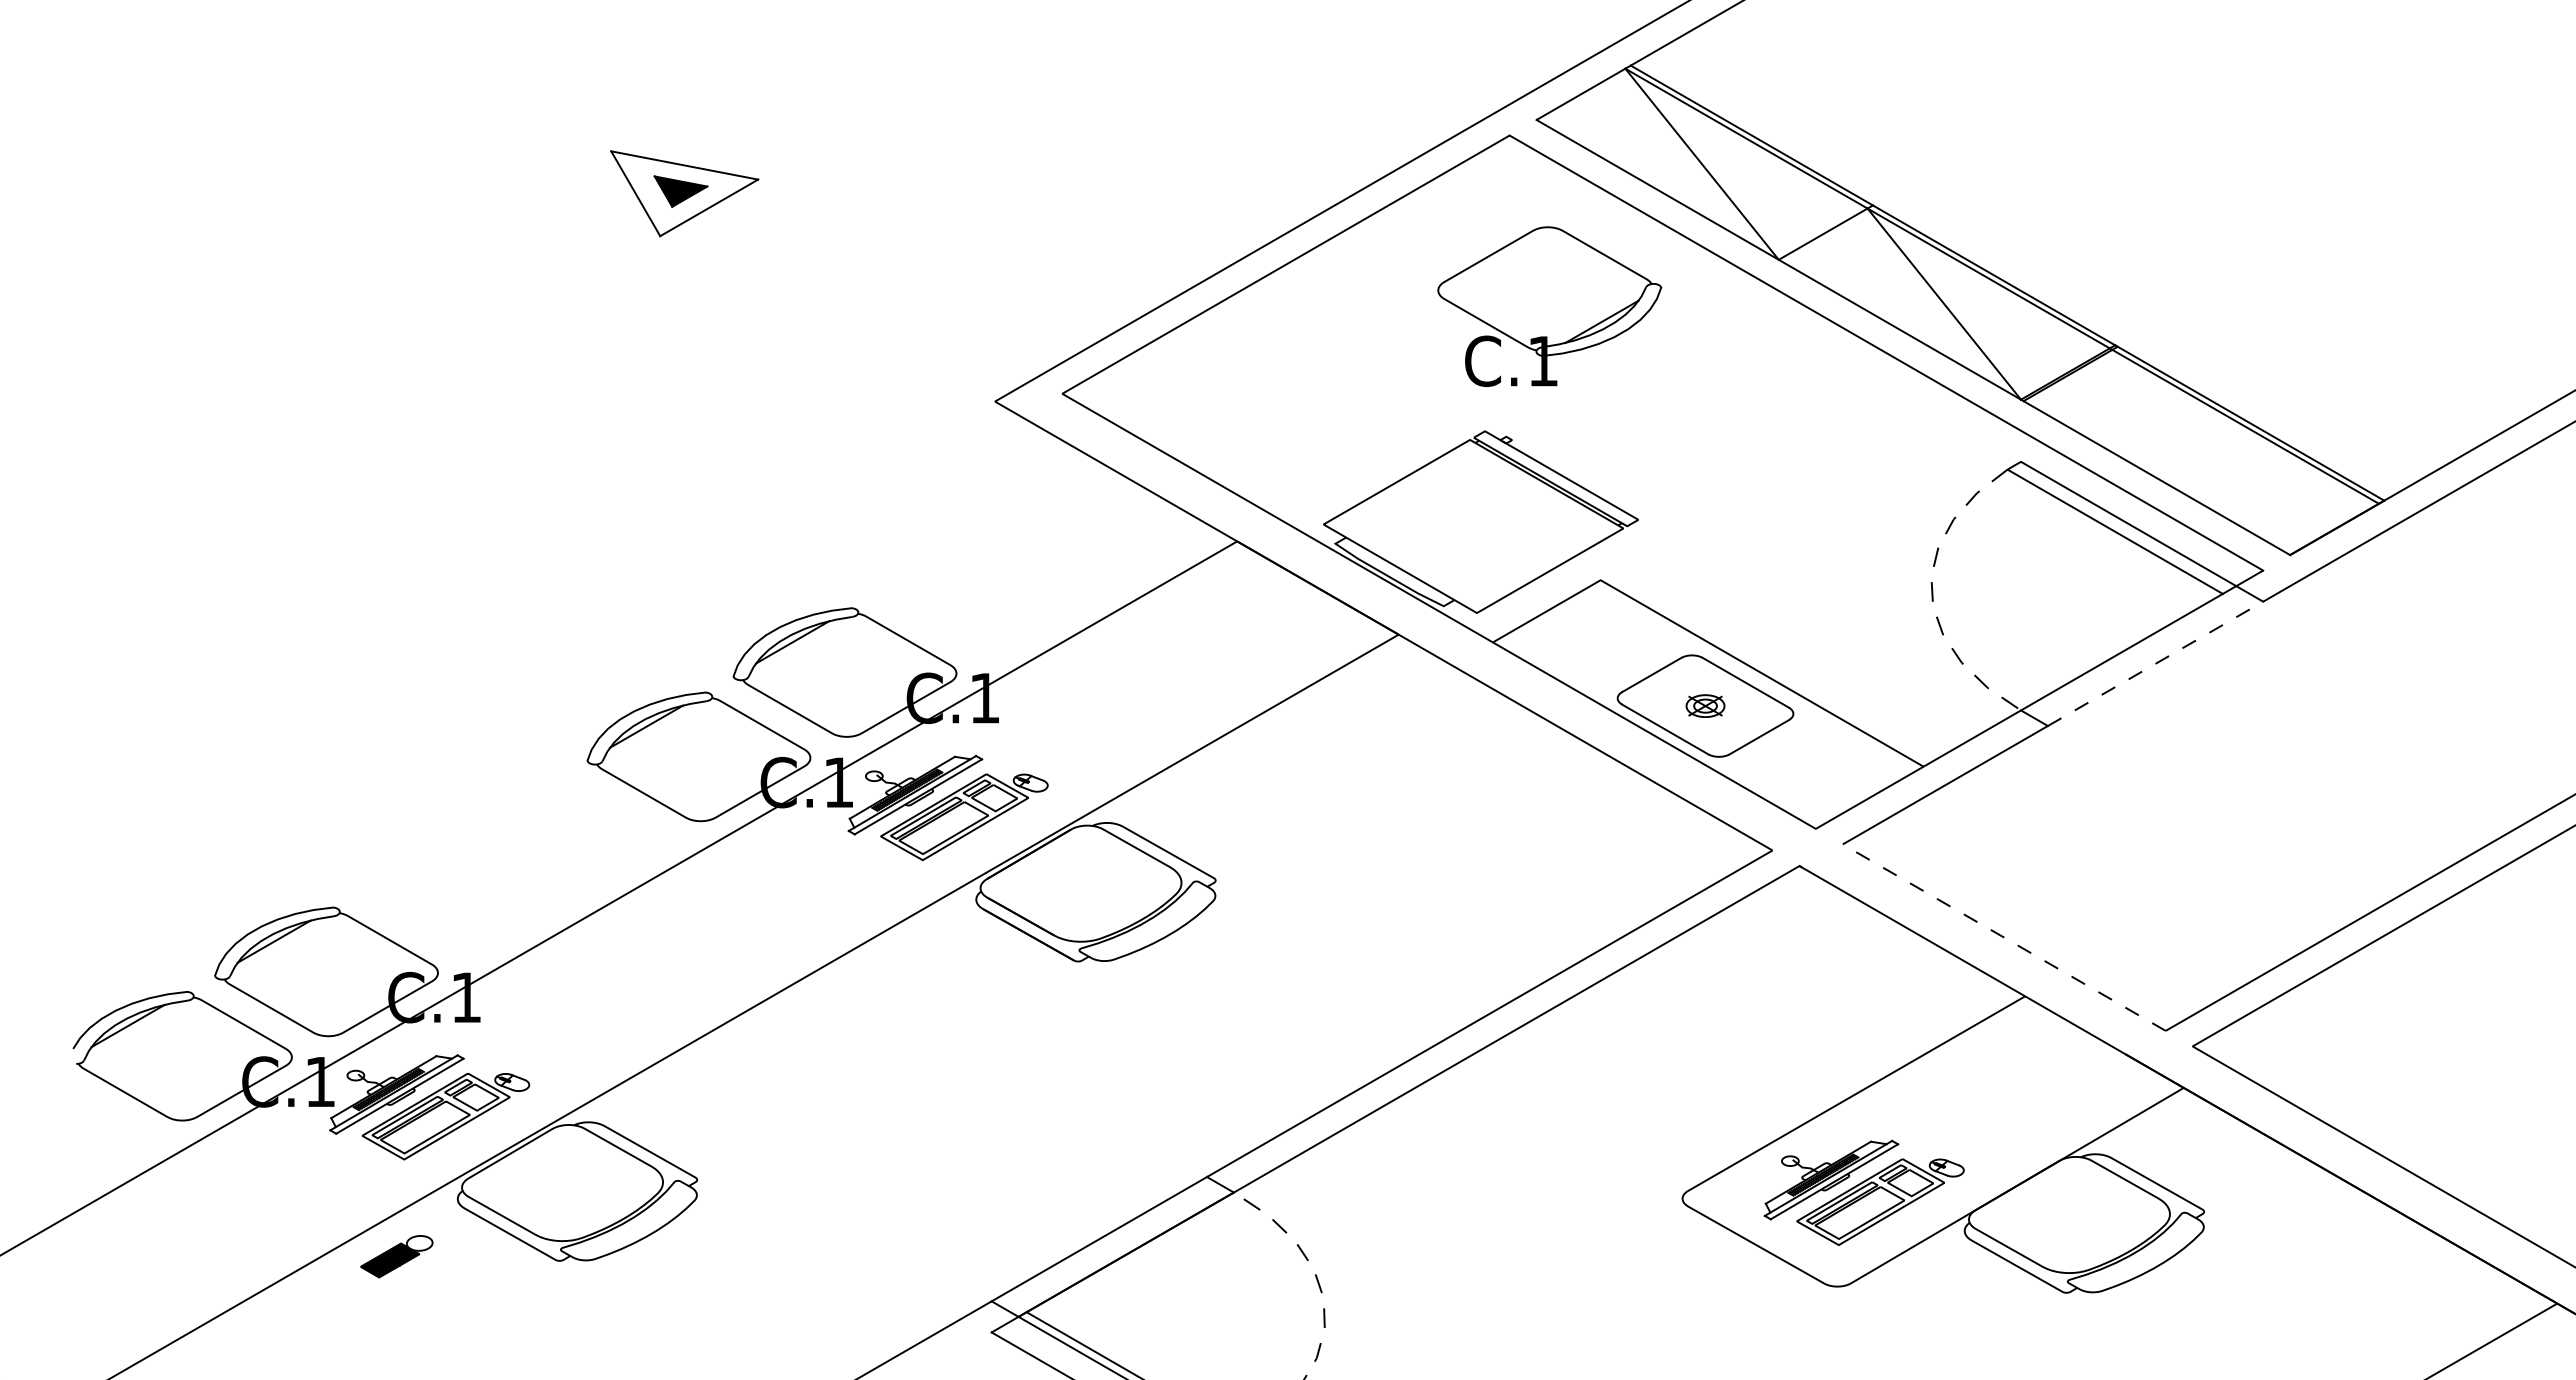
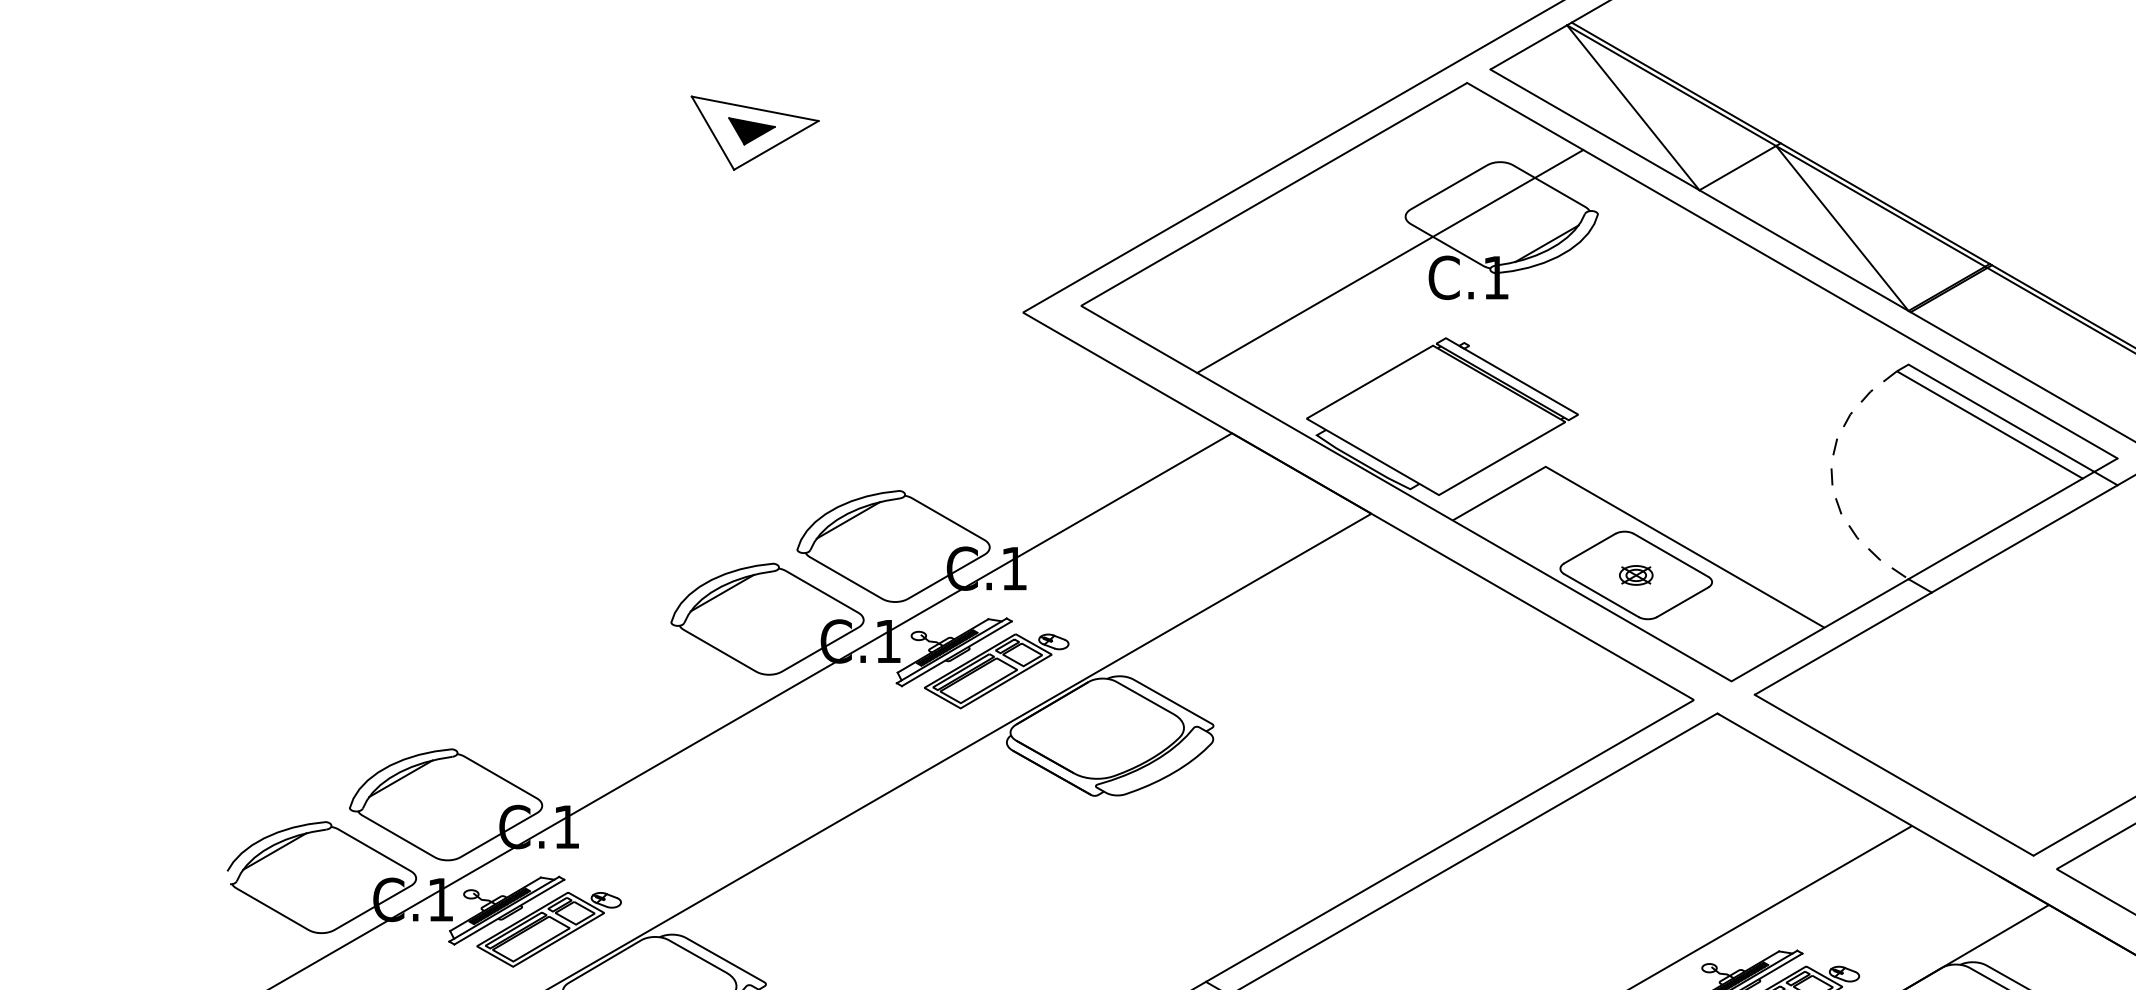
line: (1420, 342) -> (1390, 261), added
line: (2156, 663) -> (2025, 538), dashed -> solid
line: (2003, 937) -> (1893, 775), dashed -> solid

